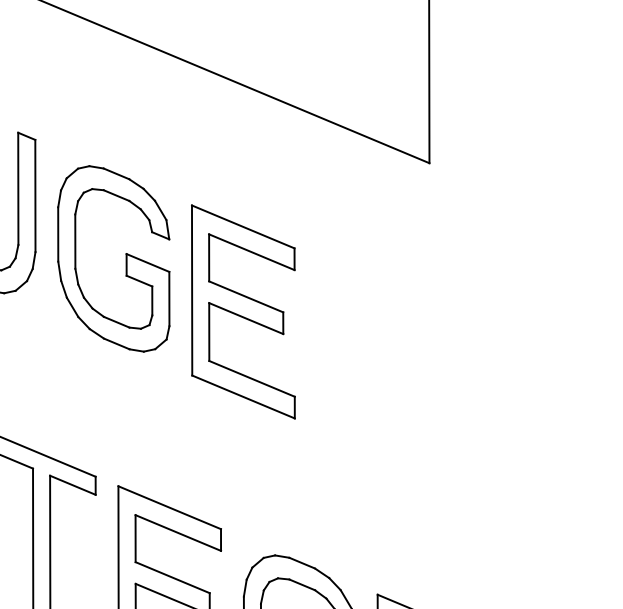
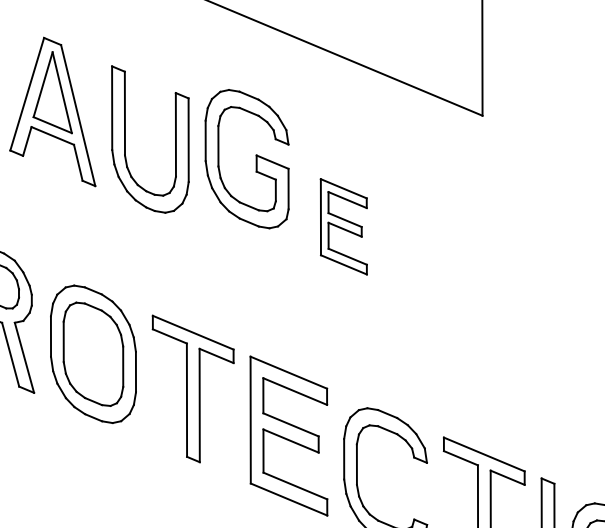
part: (125, 259) -> (255, 159), moved
part: (243, 311) -> (343, 226), size x0.6

